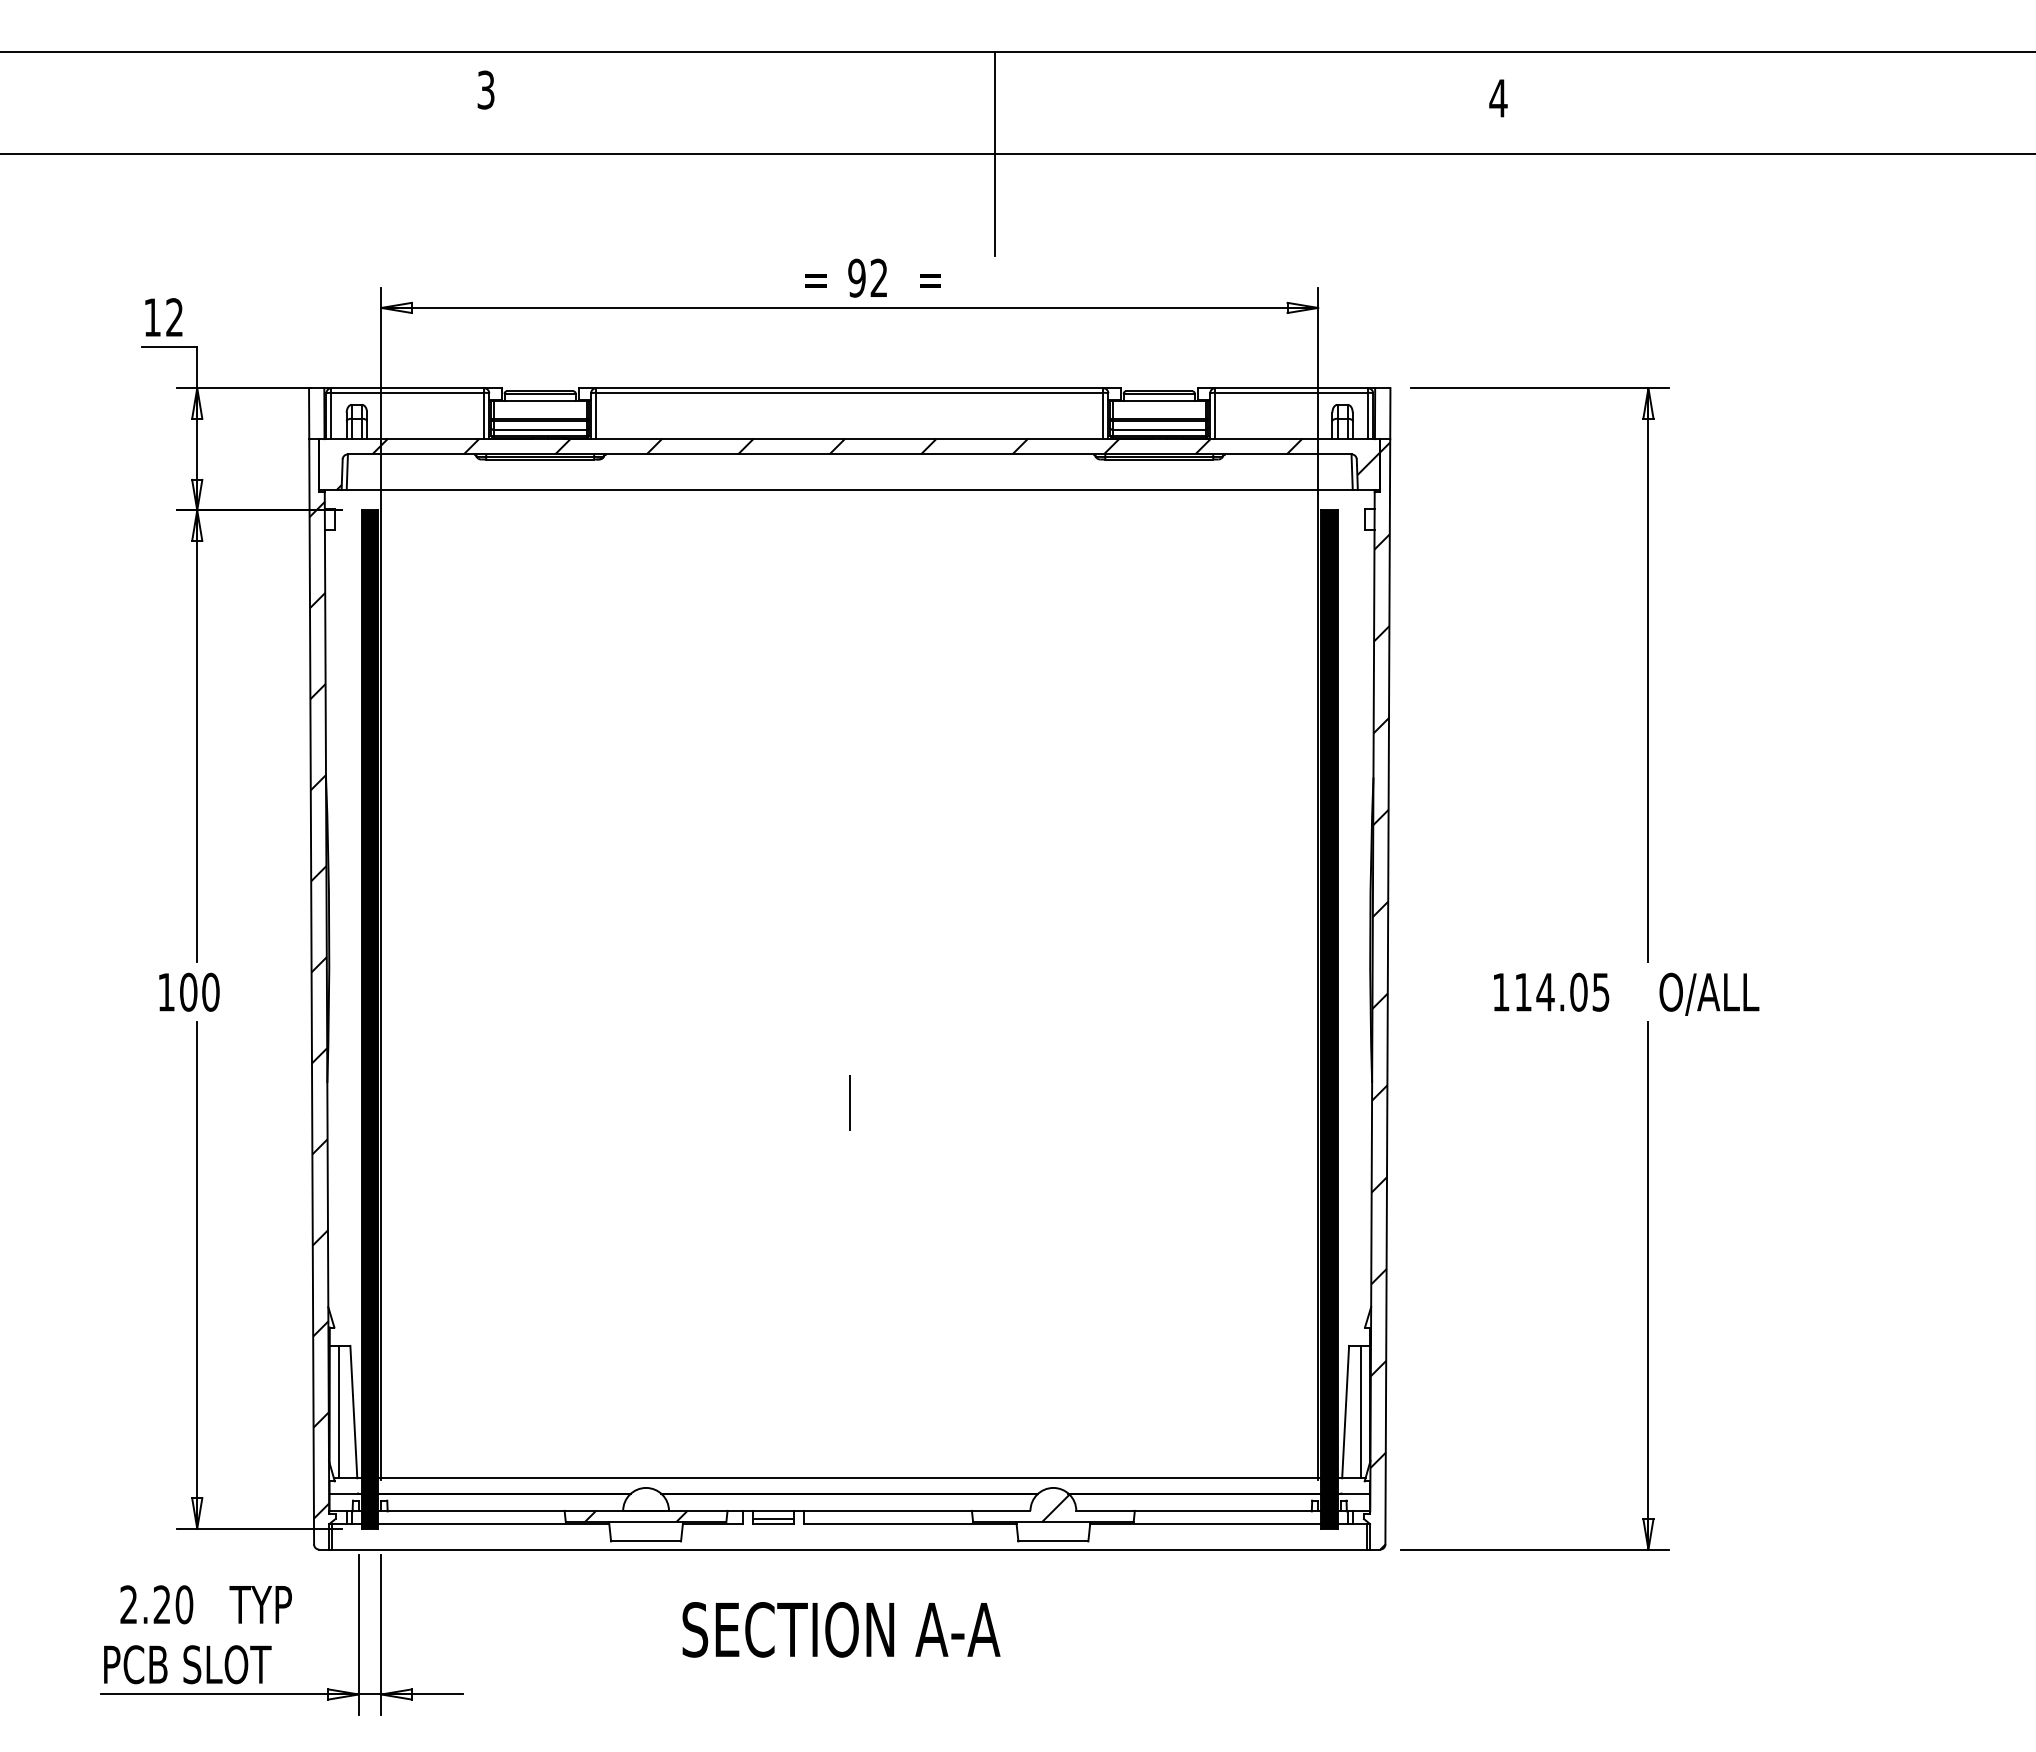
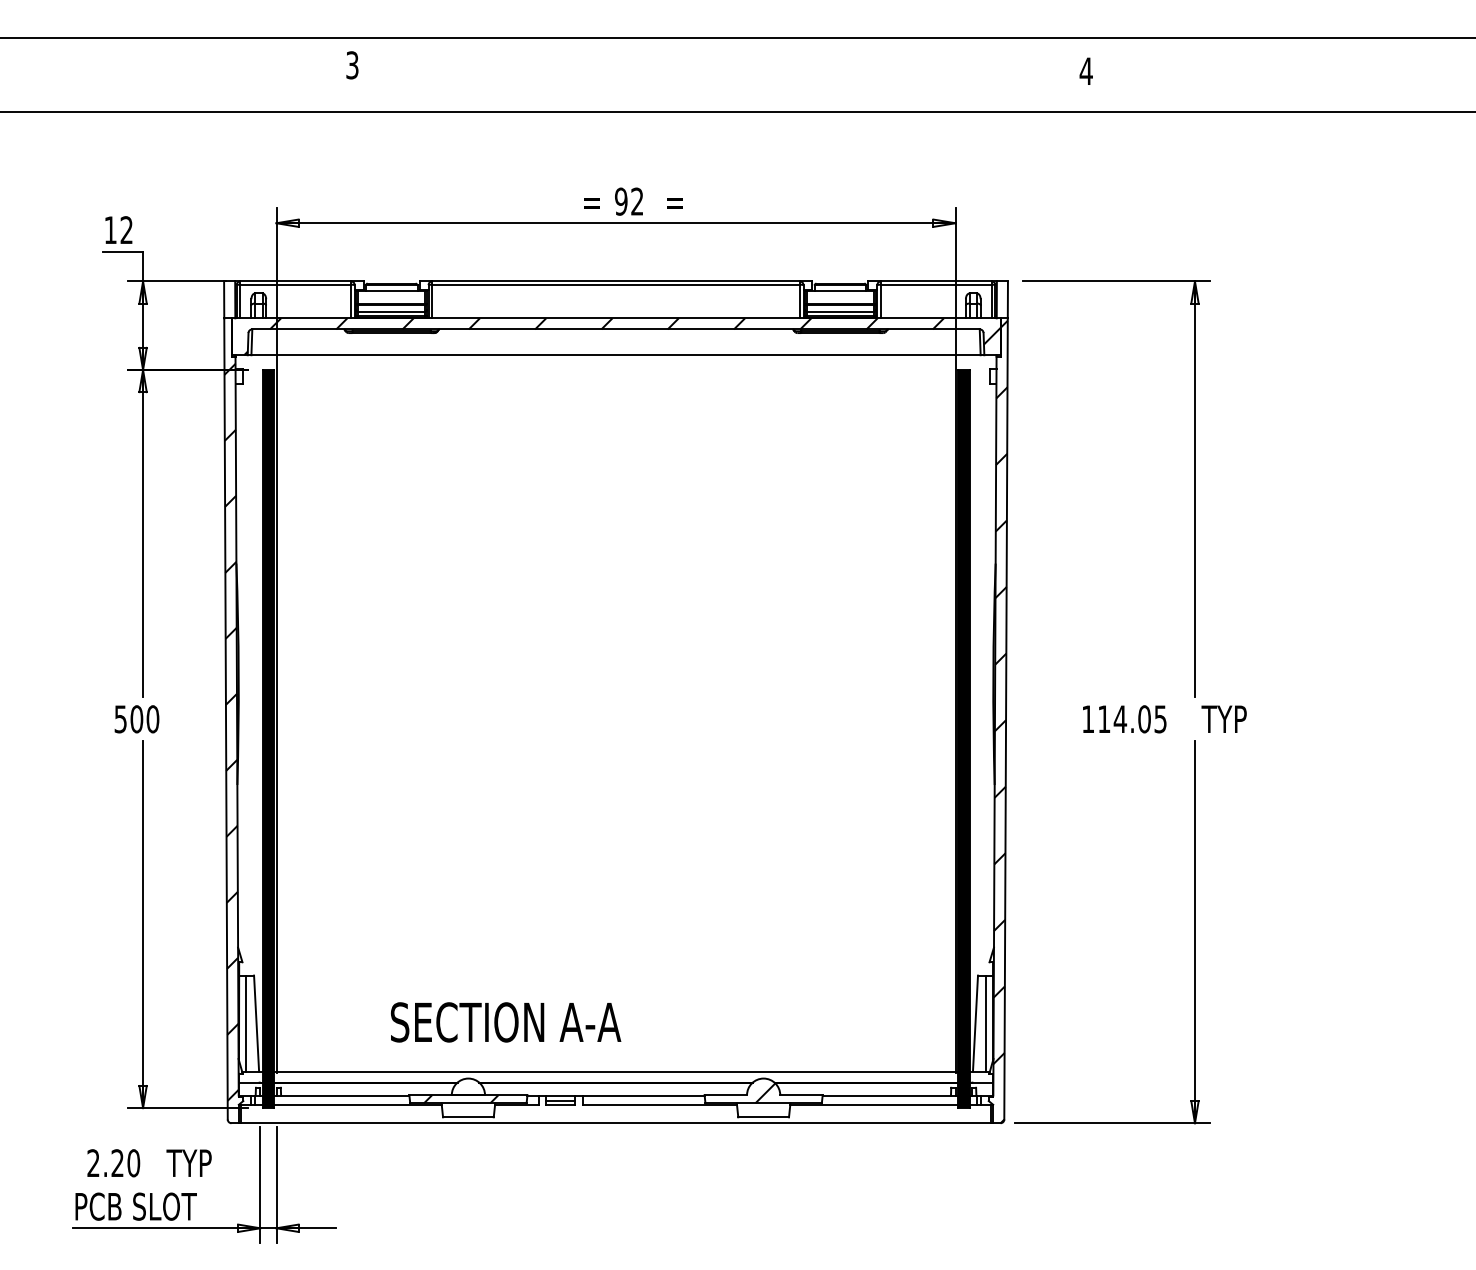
line: (995, 153) -> (721, 111), removed
text: (166, 992) -> (120, 719), 100 -> 500
text: (1708, 993) -> (1238, 720), O/ALL -> TYP
line: (848, 1102) -> (615, 799), removed
text: (842, 1629) -> (506, 1022), moved

